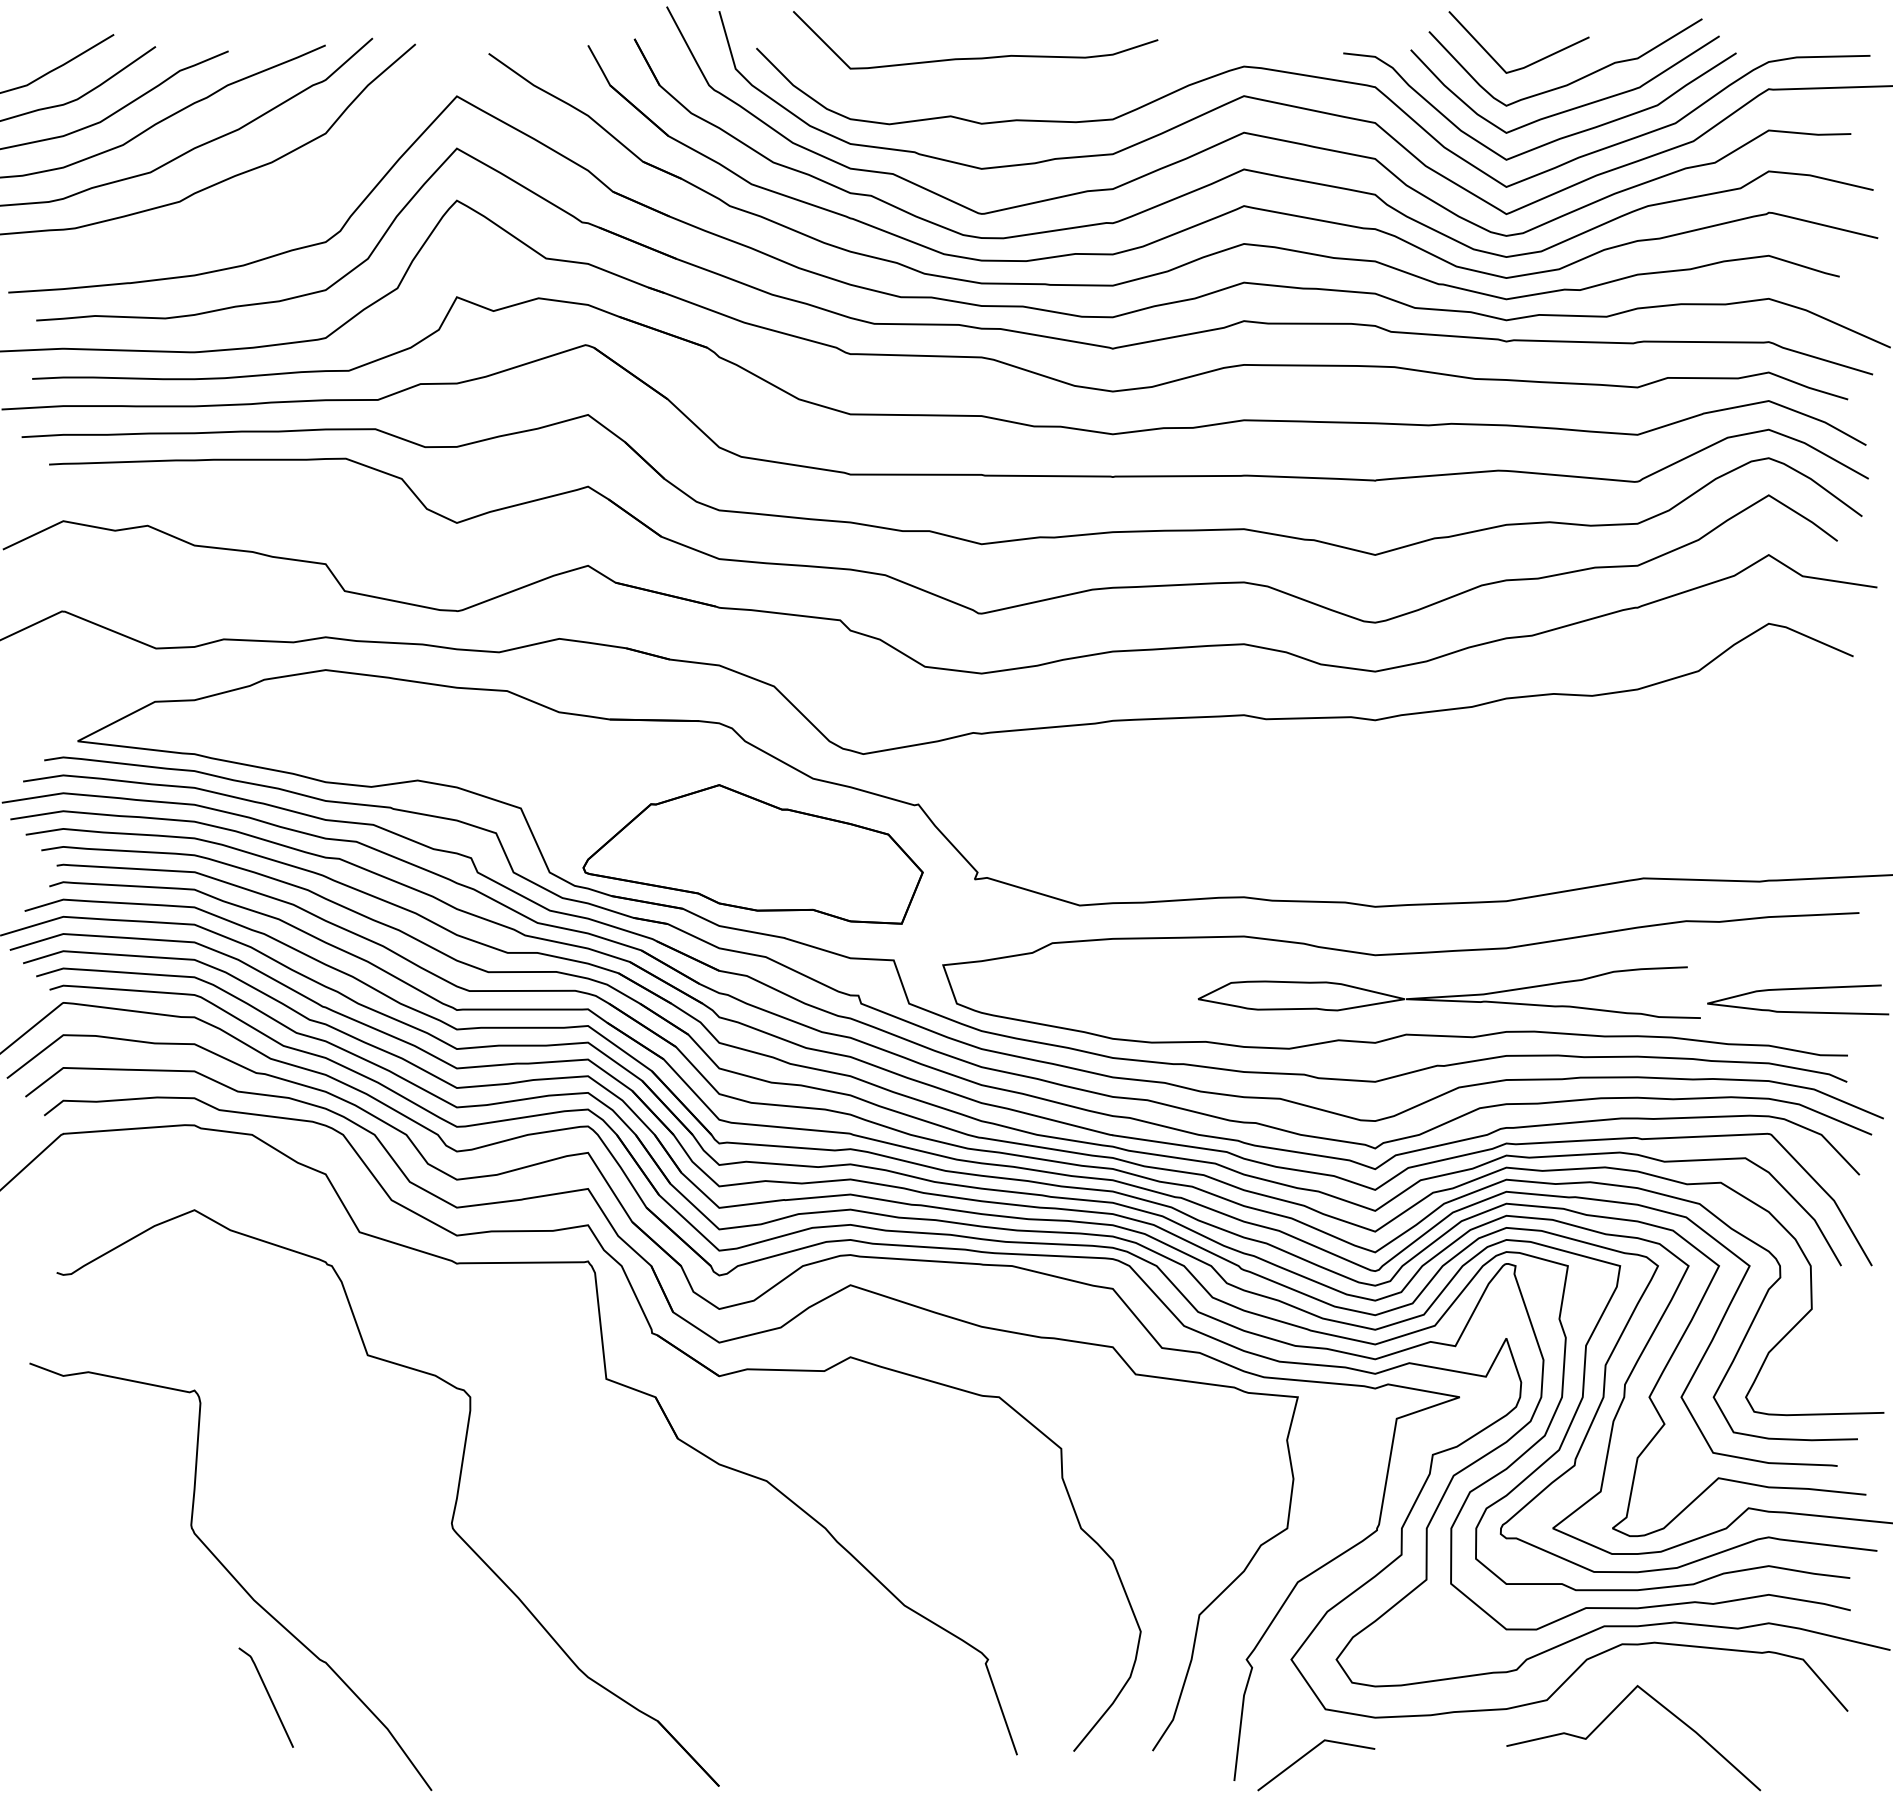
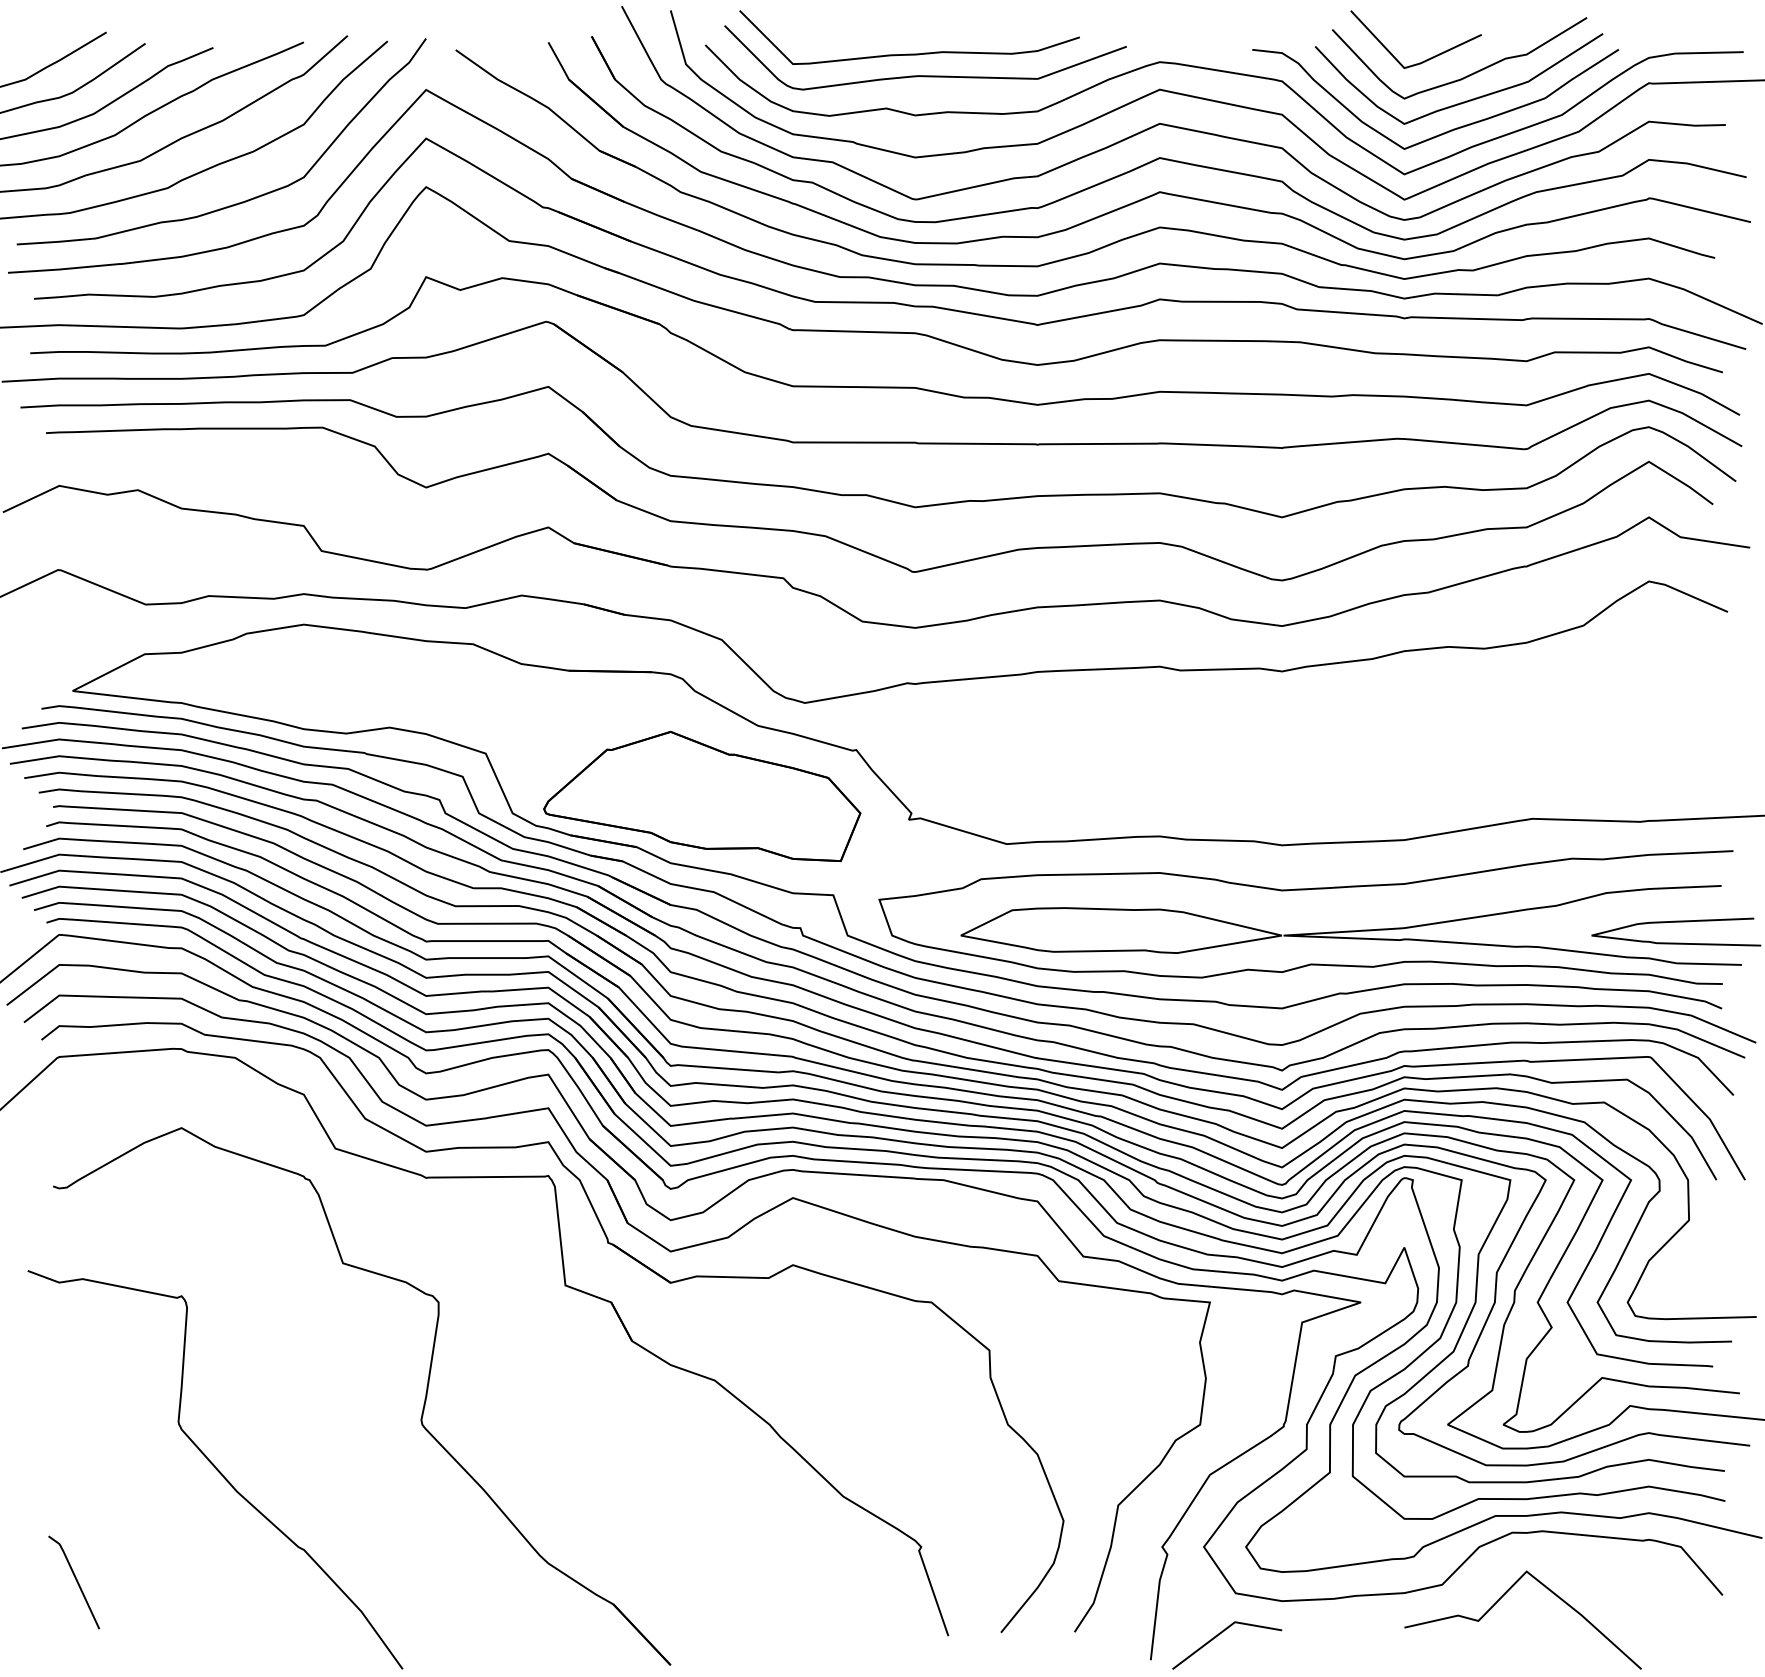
curve: (992, 80) -> (925, 75), added
curve: (258, 216) -> (241, 201), added
part: (1449, 992) -> (1351, 925), size x1.67
curve: (268, 1696) -> (76, 1581), moved

